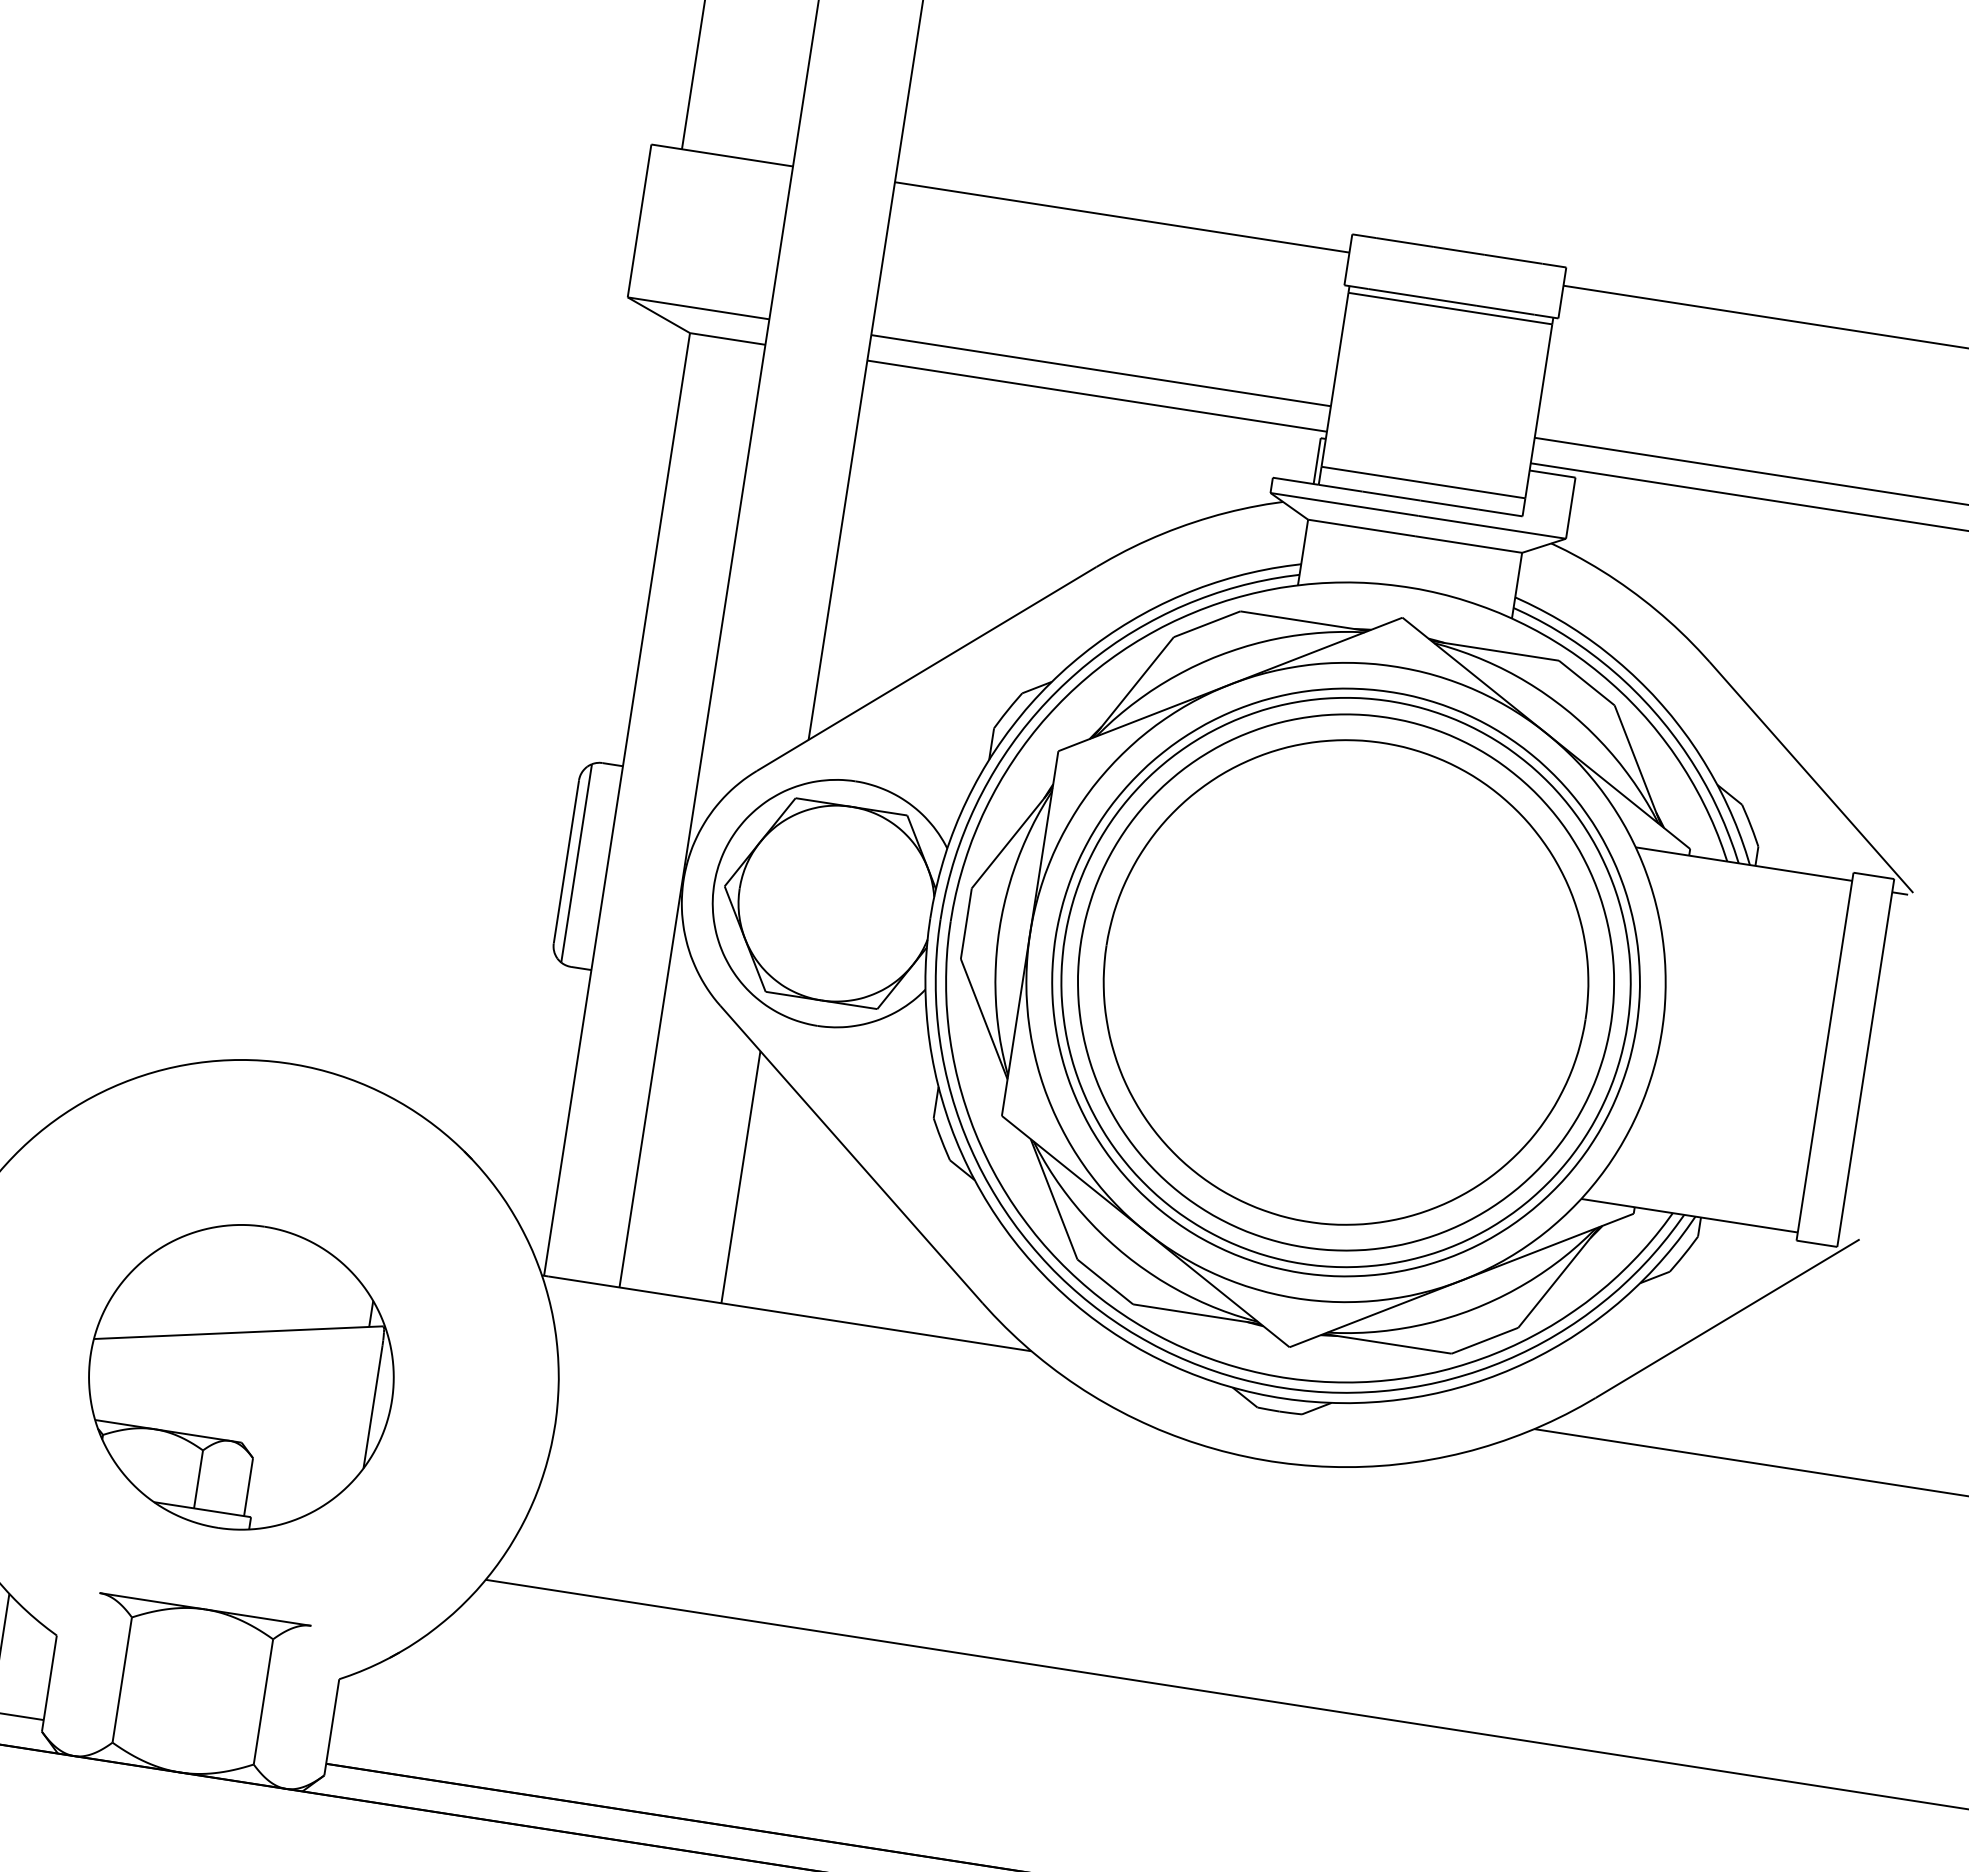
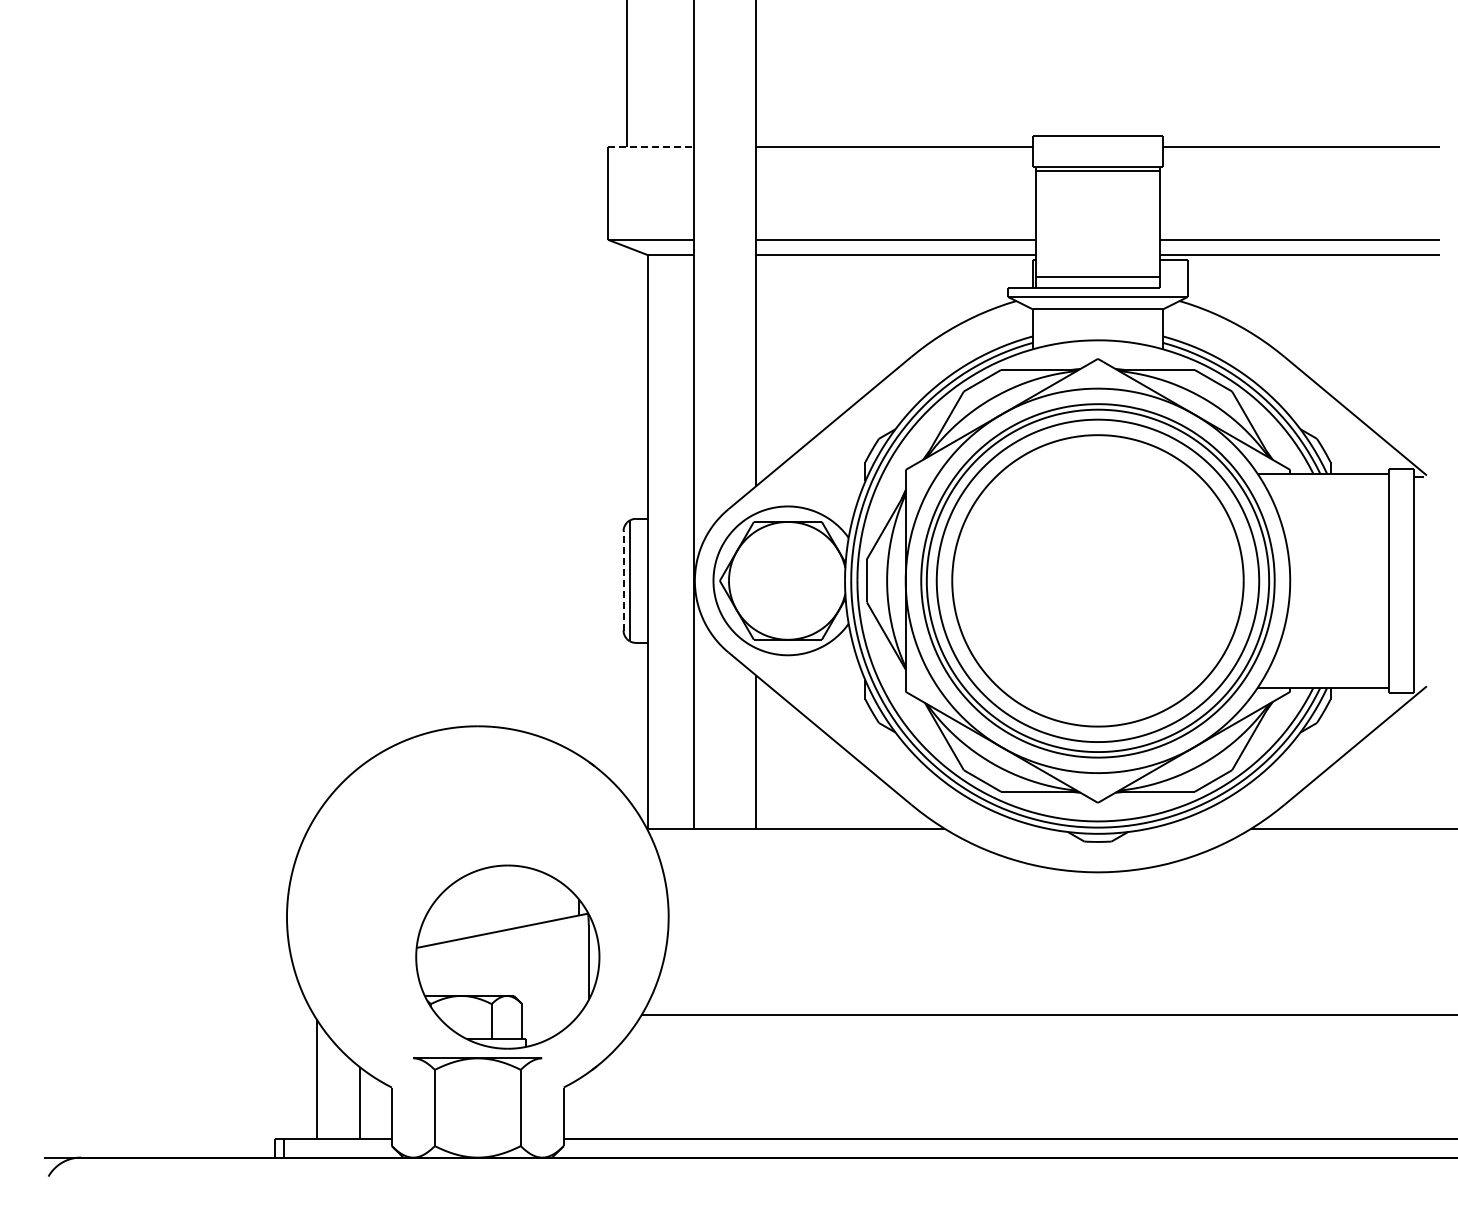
line: (722, 155) -> (651, 146), solid -> dashed
line: (566, 861) -> (623, 580), solid -> dashed
part: (241, 1376) -> (507, 956), moved

